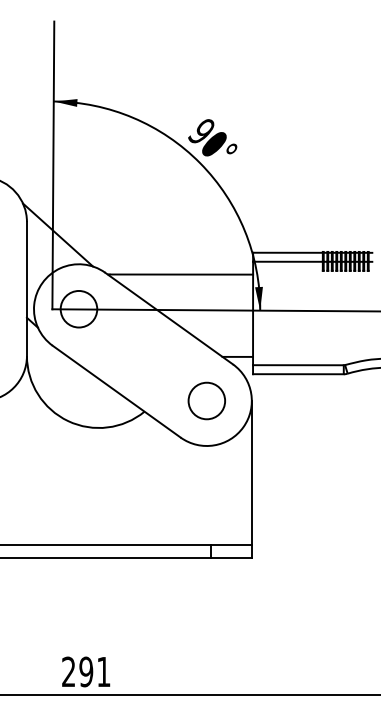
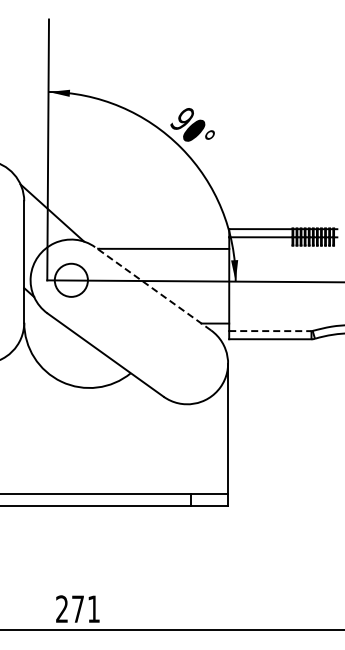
line: (168, 318) -> (152, 288), solid -> dashed
line: (298, 365) -> (270, 331), solid -> dashed
circle: (205, 400) -> (186, 363), removed
text: (85, 672) -> (77, 609), 291 -> 271

